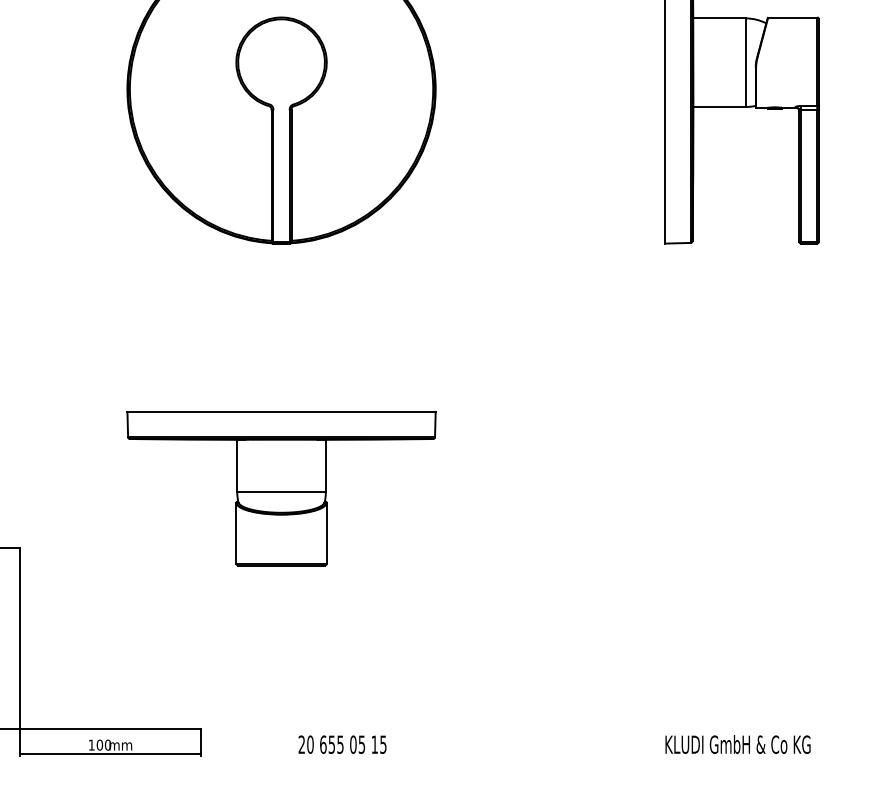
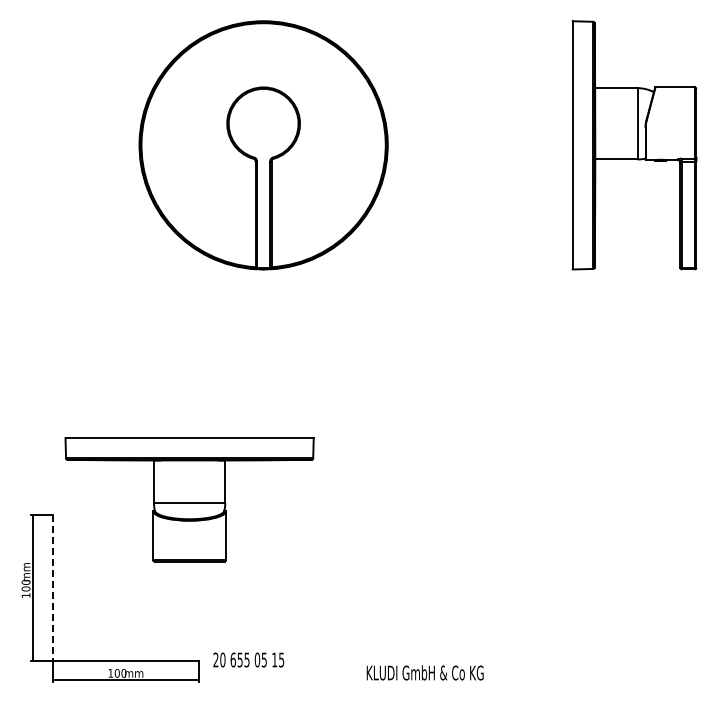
part: (281, 488) -> (189, 499), moved
line: (20, 638) -> (53, 587), solid -> dashed
text: (342, 744) -> (248, 659), moved
text: (737, 744) -> (424, 672), moved

